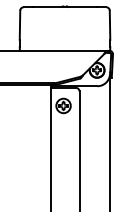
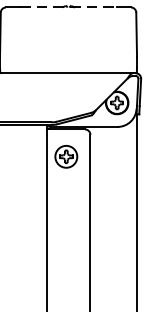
line: (65, 7) -> (69, 7), solid -> dashed

